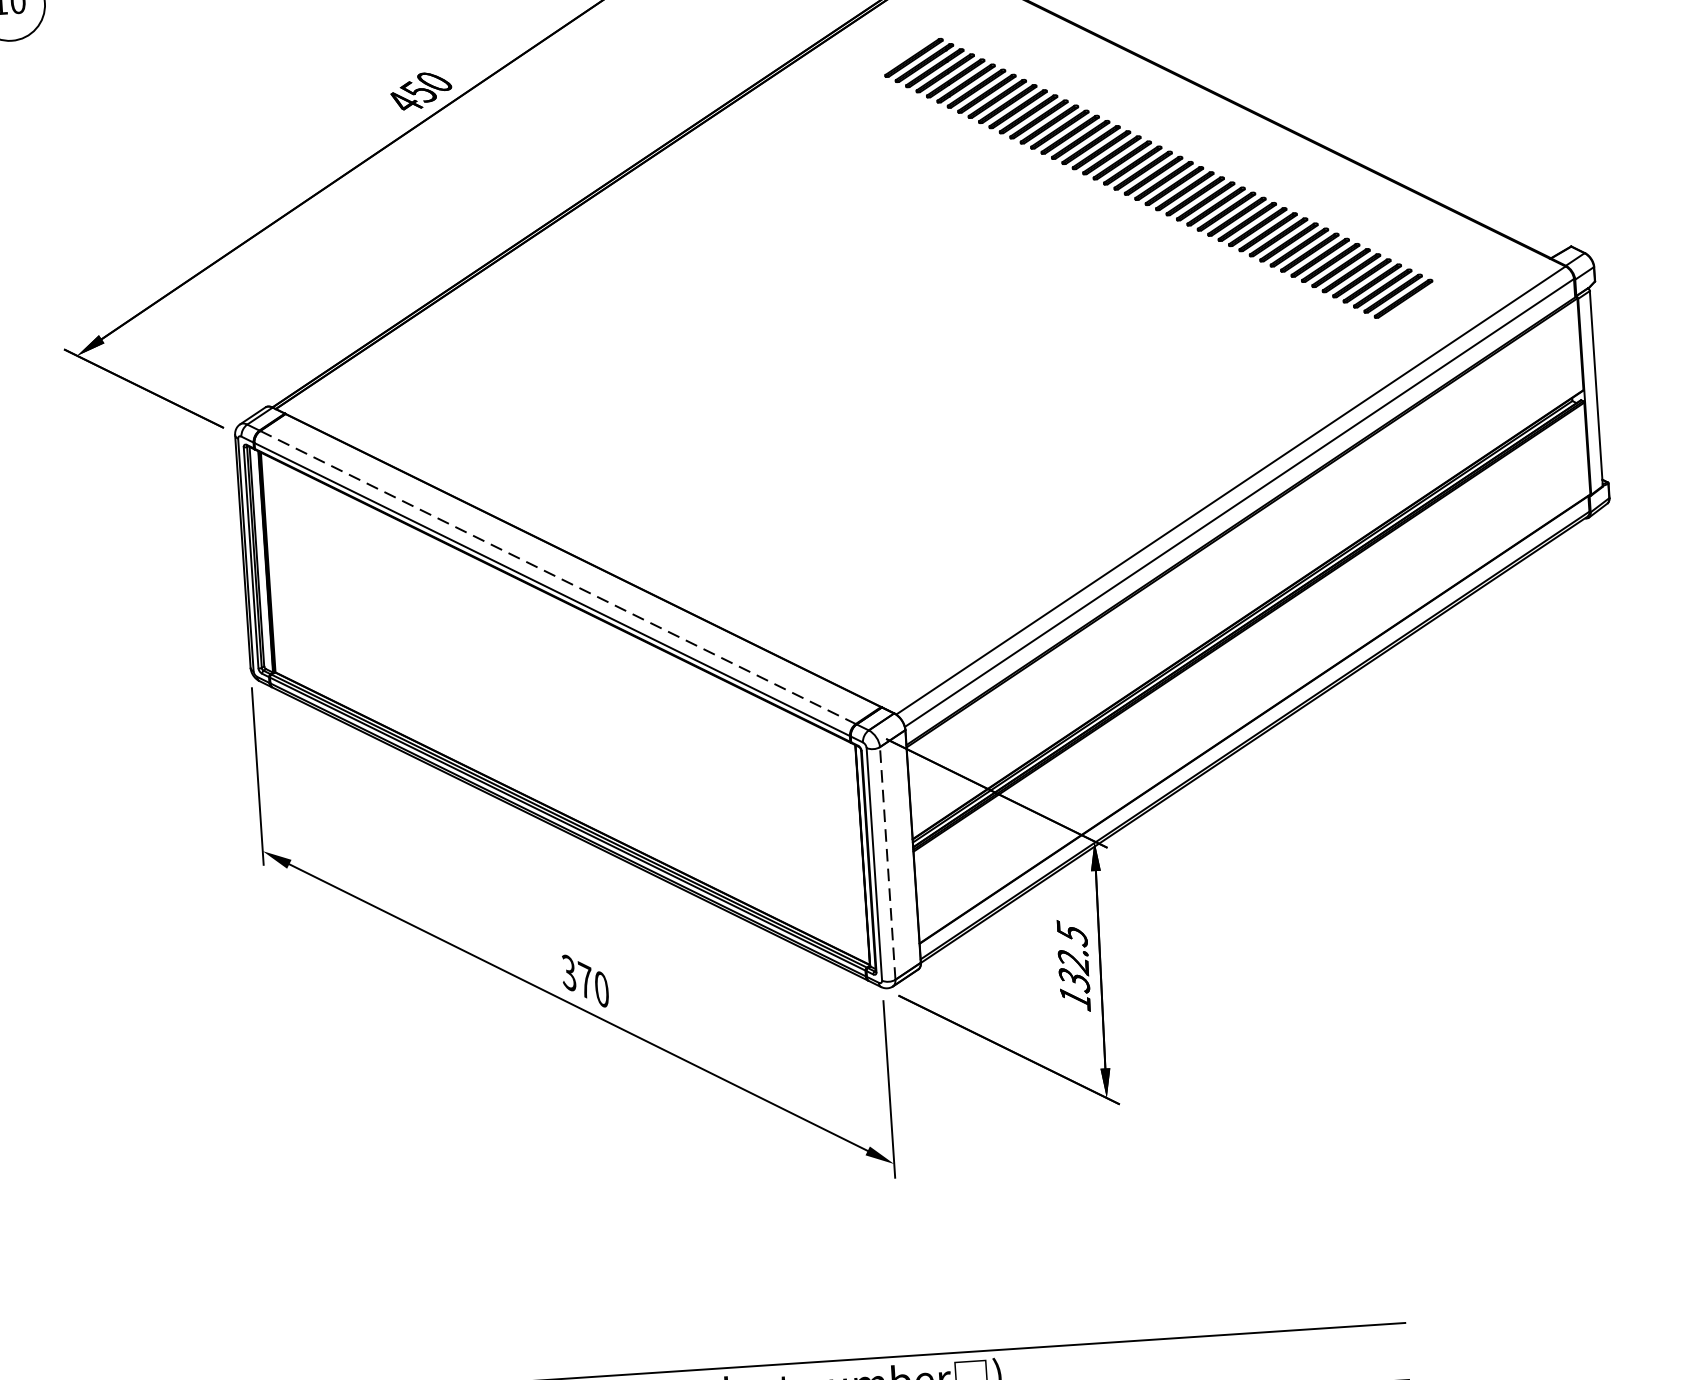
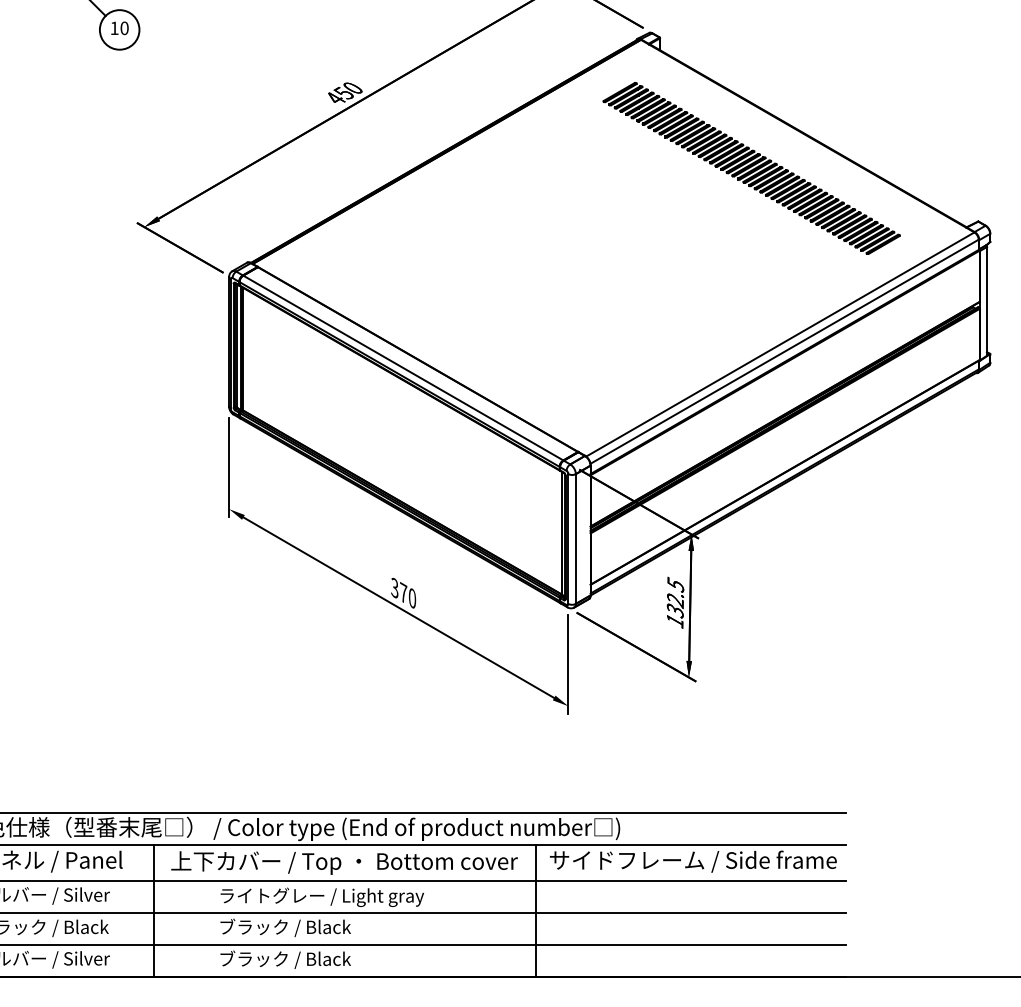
line: (558, 578) -> (403, 368), dashed -> solid
line: (887, 864) -> (575, 539), dashed -> solid

